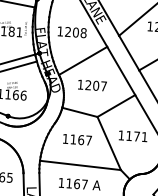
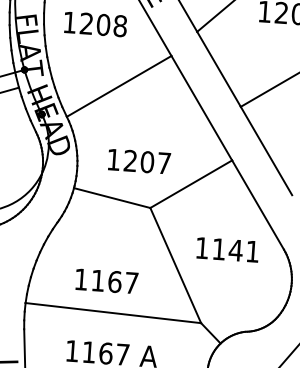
text: (92, 85) -> (139, 161), moved
text: (136, 136) -> (234, 250), 1171 -> 1141
text: (77, 139) -> (106, 280), moved

